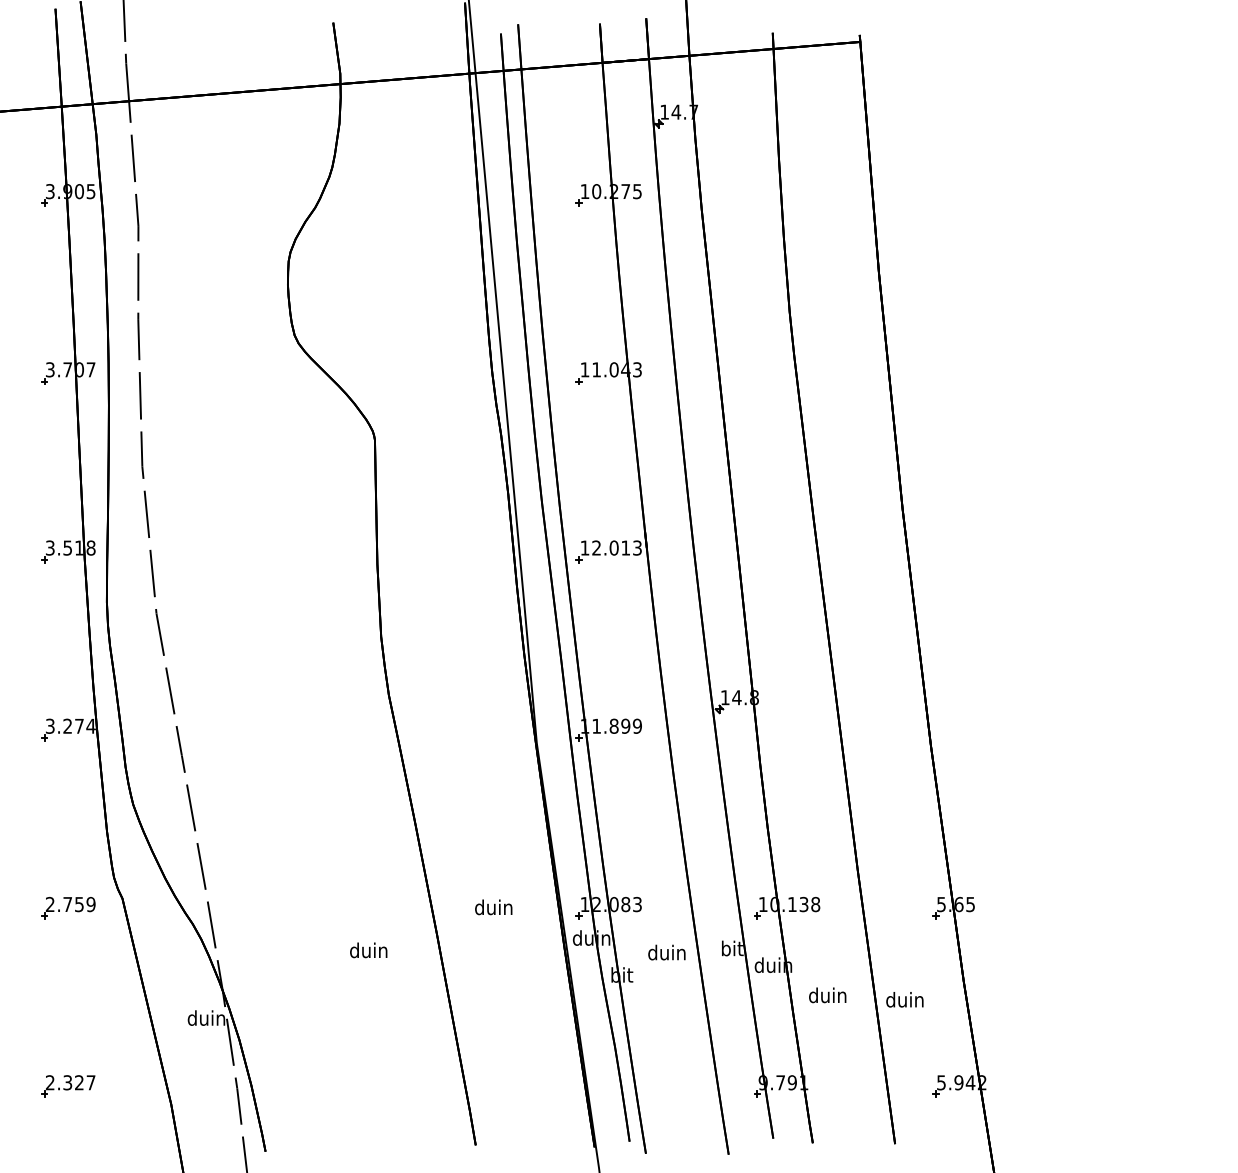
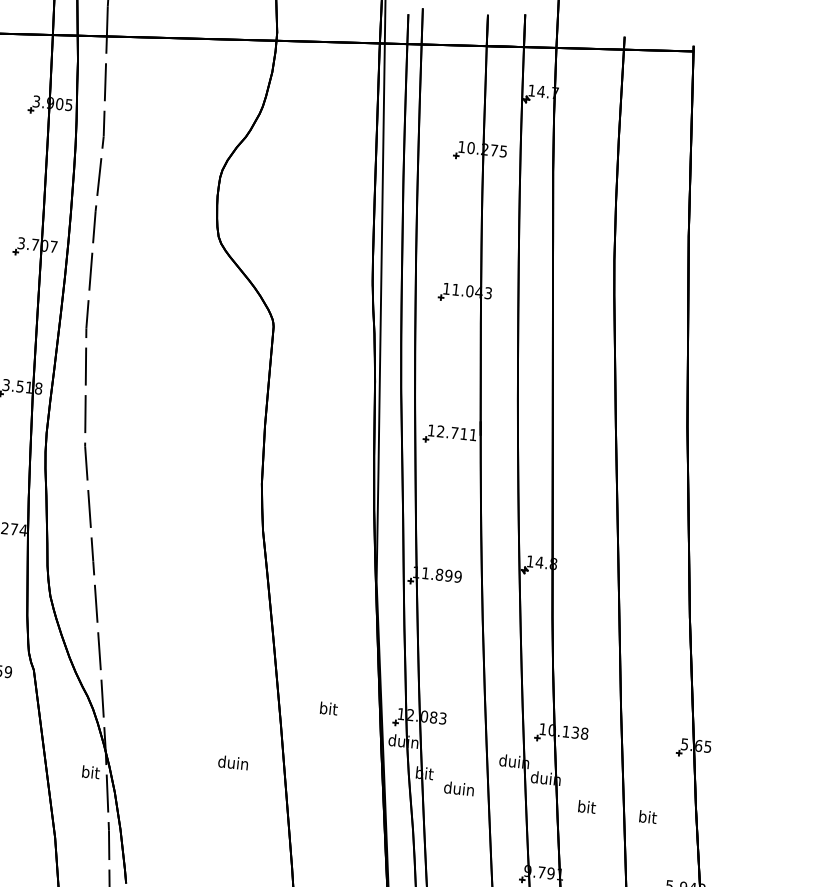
text: (625, 547) -> (463, 433), 12.013 -> 12.711
text: (493, 907) -> (328, 708), duin -> bit
text: (731, 948) -> (514, 761), bit -> duin
text: (368, 950) -> (233, 762), moved
text: (666, 952) -> (458, 788), moved
text: (827, 995) -> (586, 807), duin -> bit
text: (904, 999) -> (647, 816), duin -> bit
text: (206, 1017) -> (90, 771), duin -> bit

